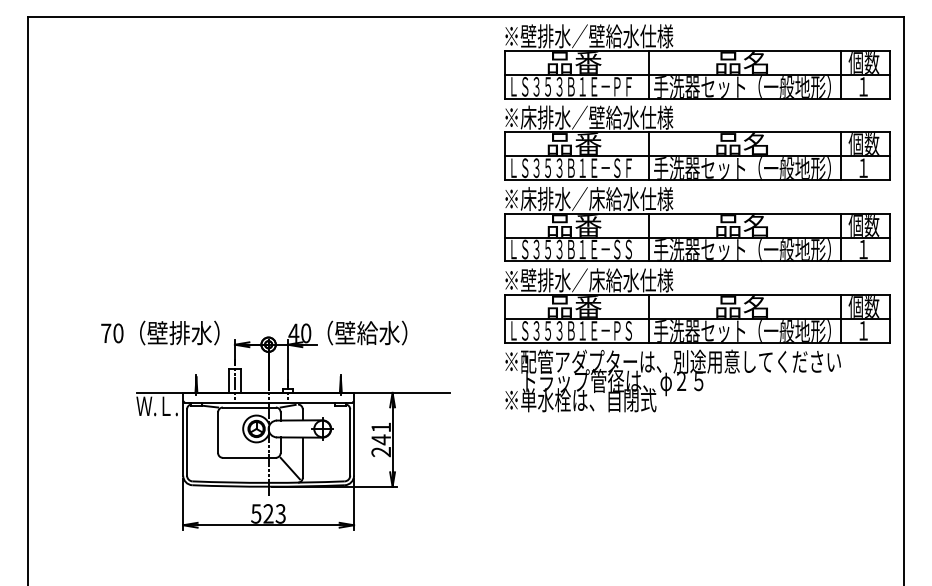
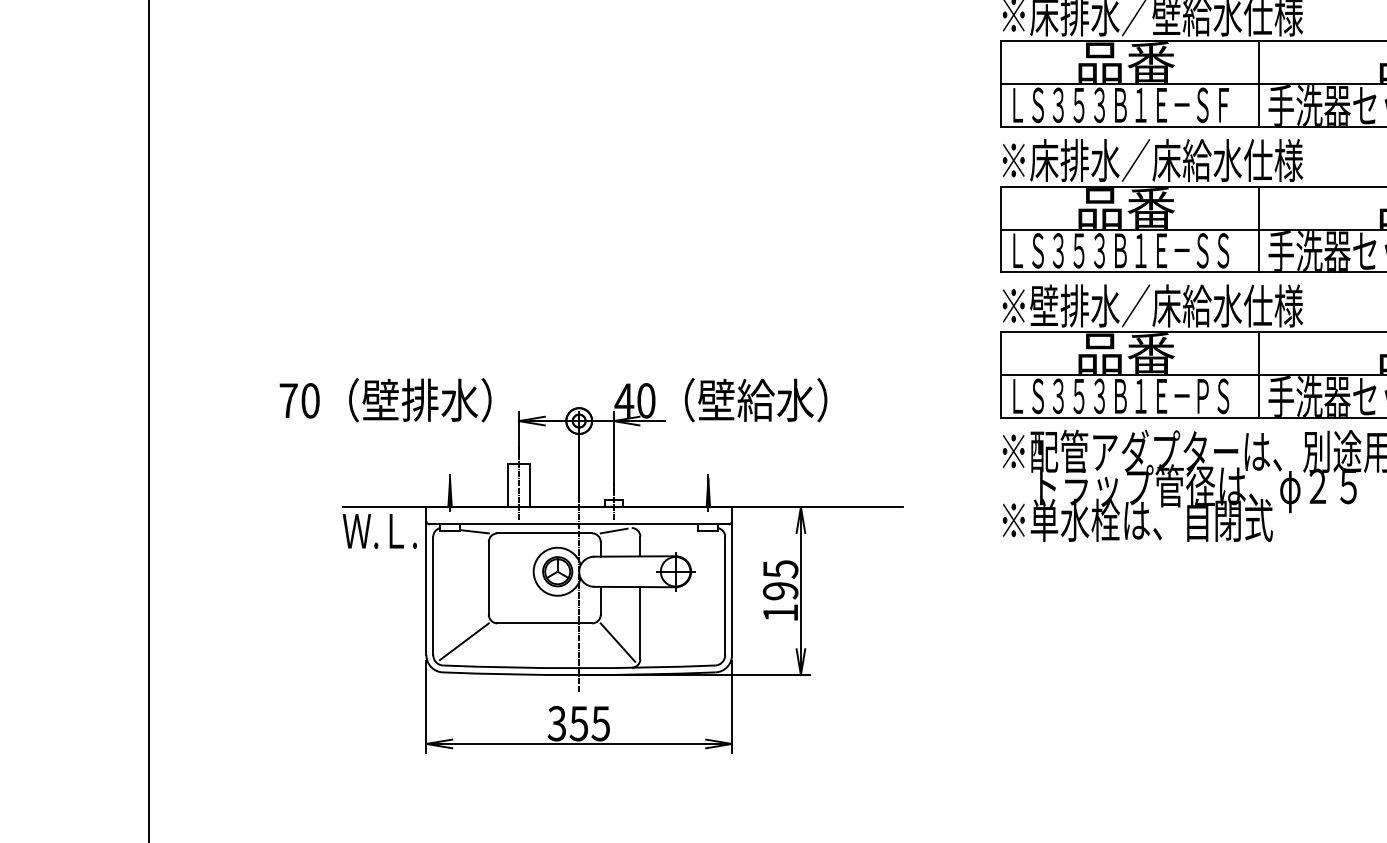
text: (381, 439) -> (781, 590), 241 -> 195
line: (204, 467) -> (464, 640), added
text: (268, 513) -> (578, 722), 523 -> 355

